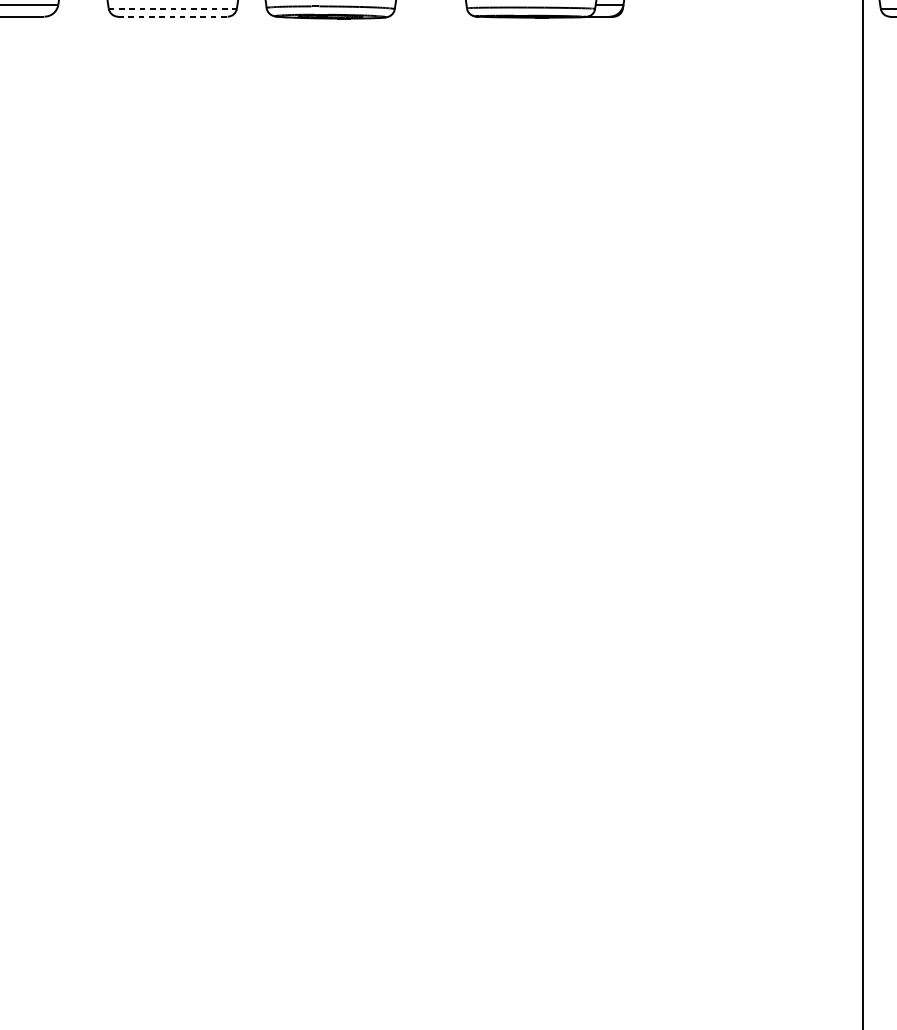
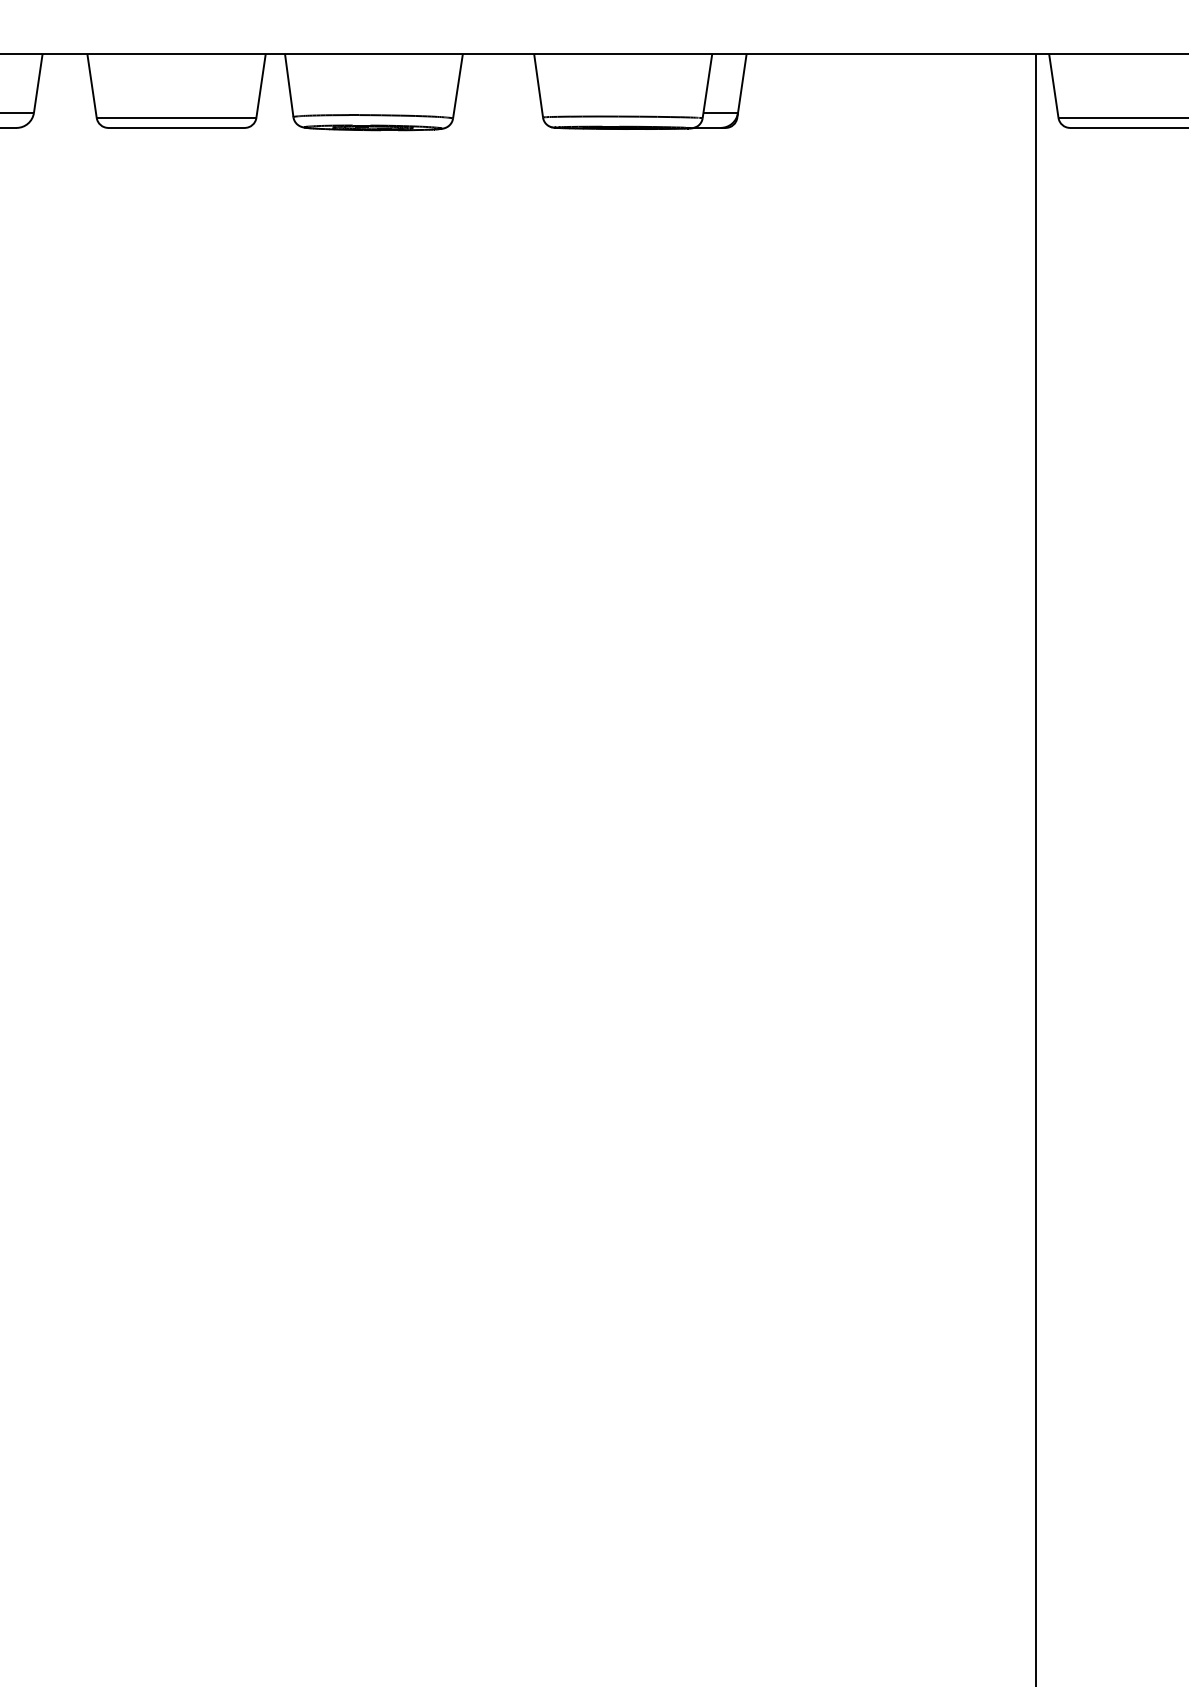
line: (172, 8) -> (176, 117), dashed -> solid
line: (173, 16) -> (177, 127), dashed -> solid

